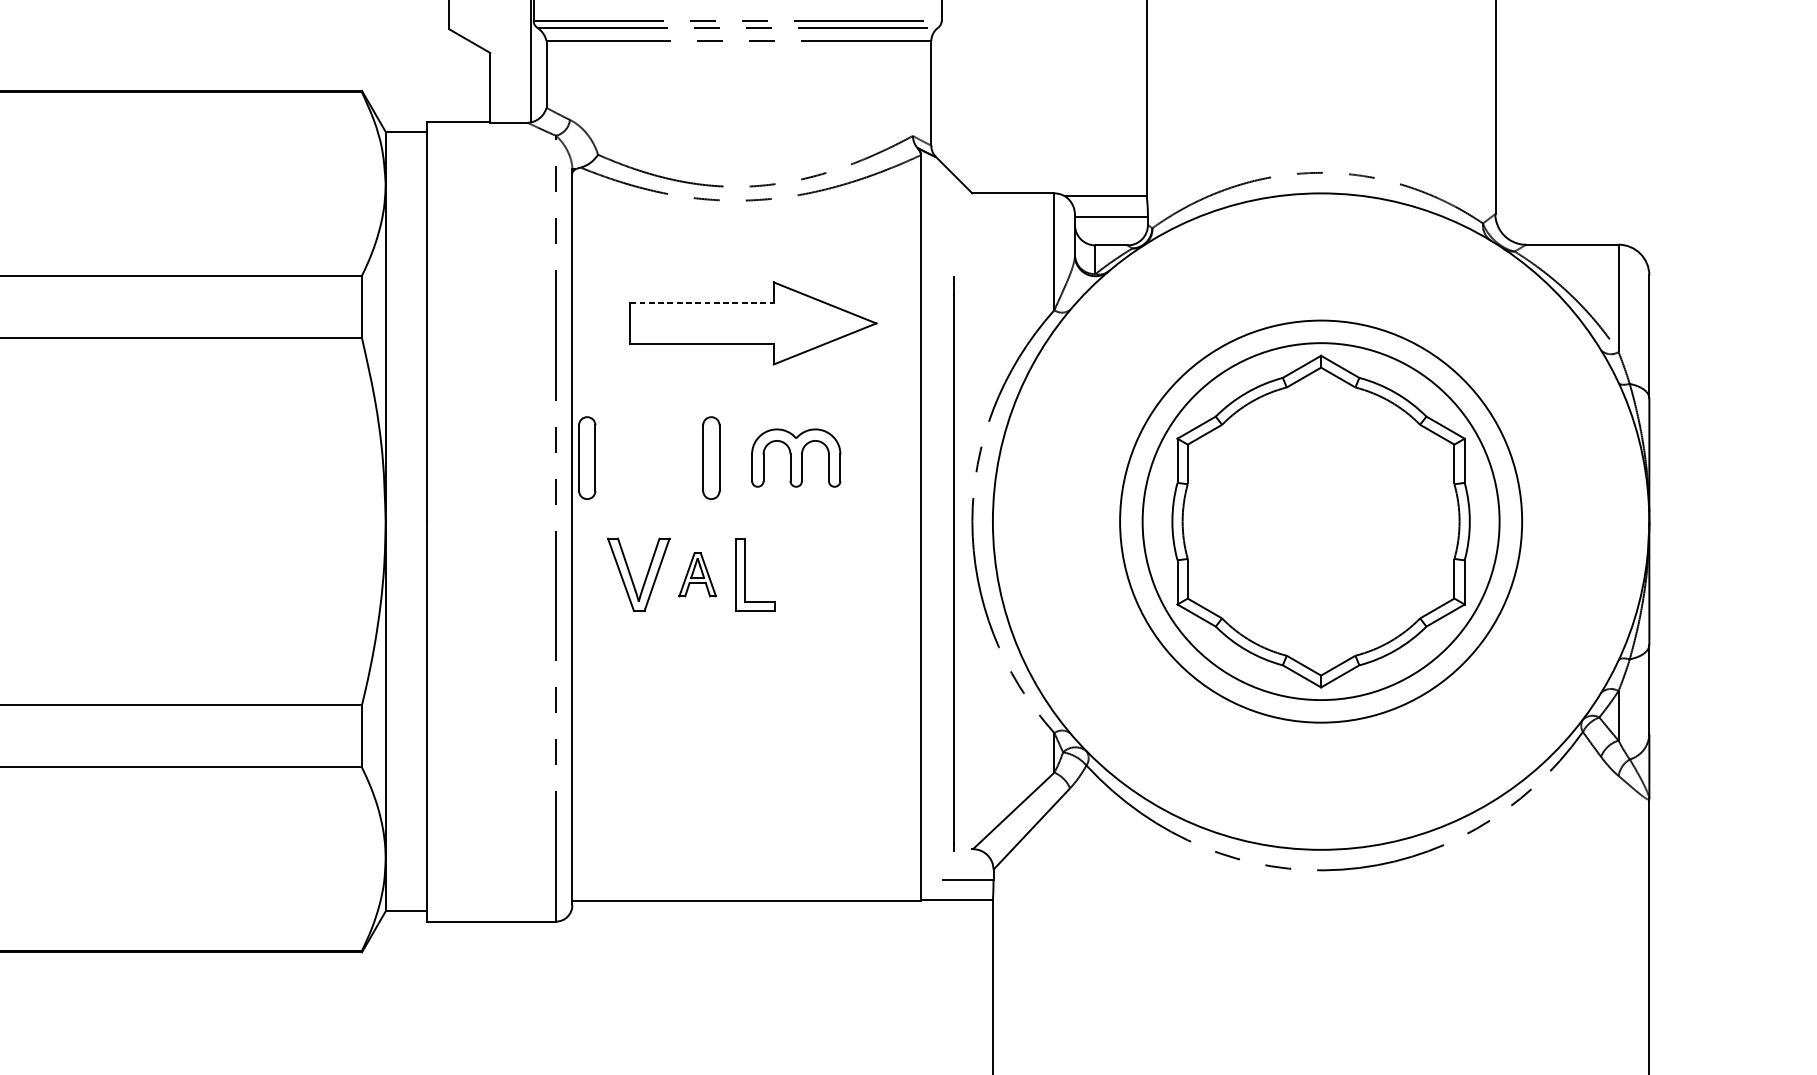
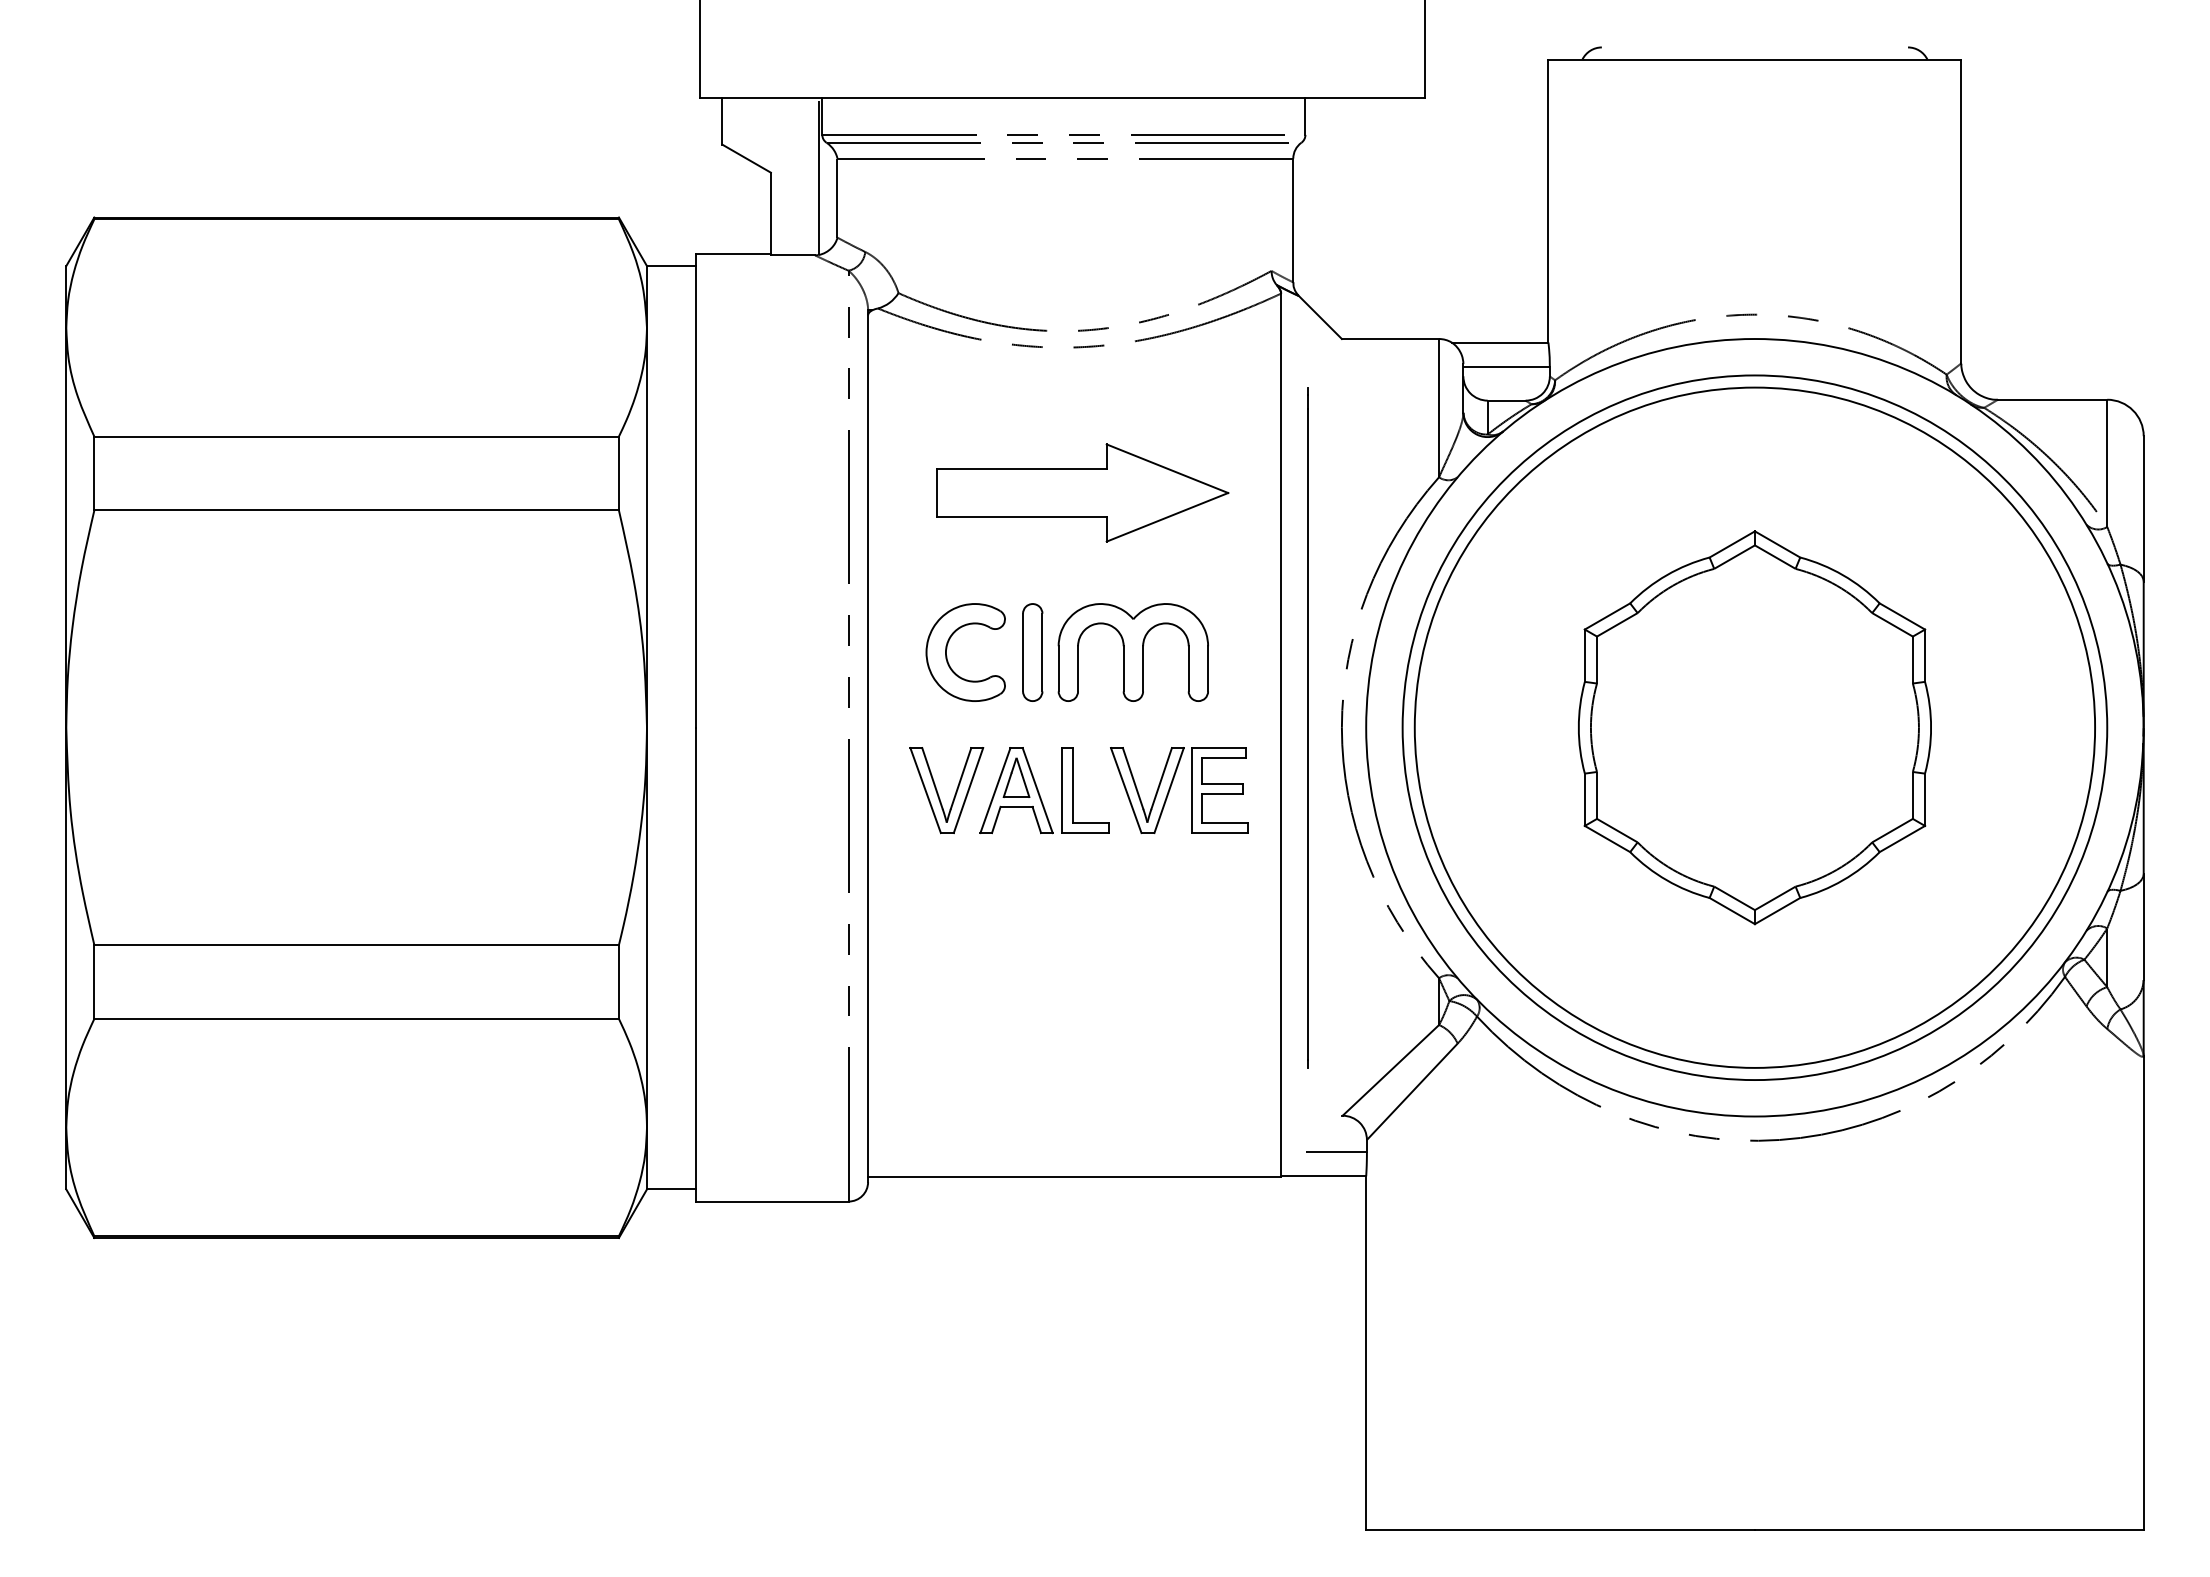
line: (702, 302) -> (1022, 468), dashed -> solid
part: (639, 454) -> (947, 648), added
part: (587, 458) -> (885, 652), removed
part: (795, 458) -> (1132, 652), size x1.43
circle: (1320, 521) -> (1754, 727), size x1.43
circle: (1320, 521) -> (1754, 727), size x1.67
line: (953, 563) -> (1307, 727), moved
part: (828, 572) -> (1171, 787), added
part: (697, 574) -> (1016, 790), size x1.67

